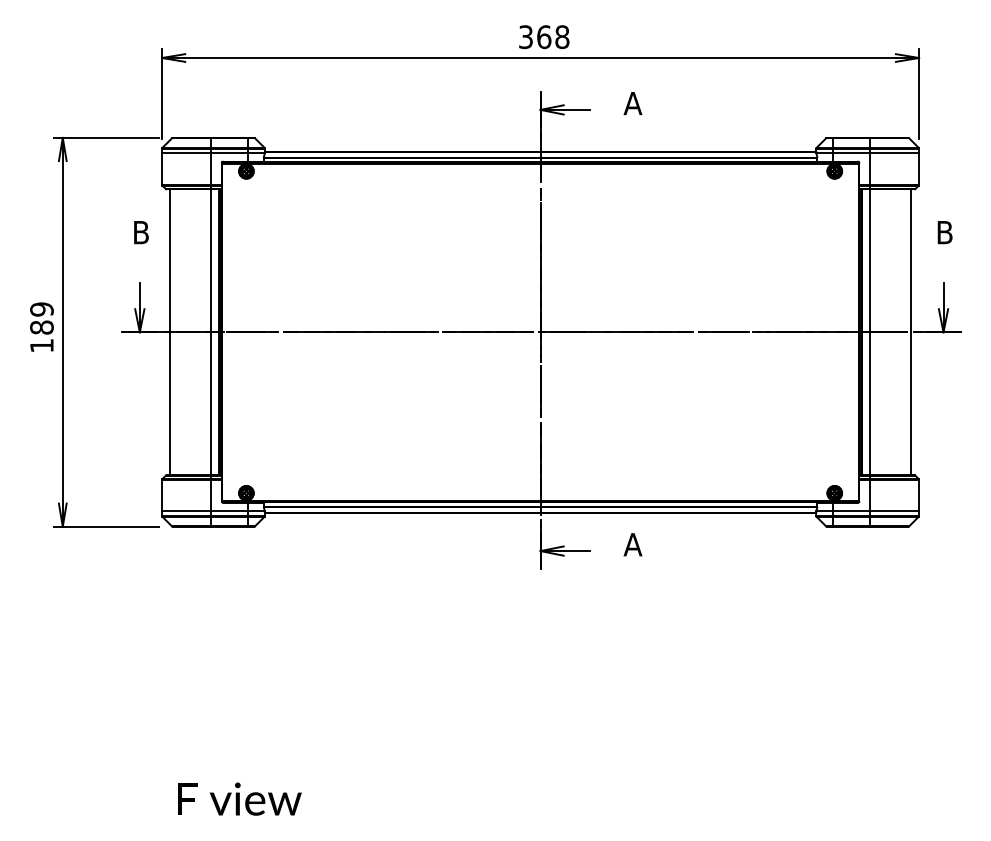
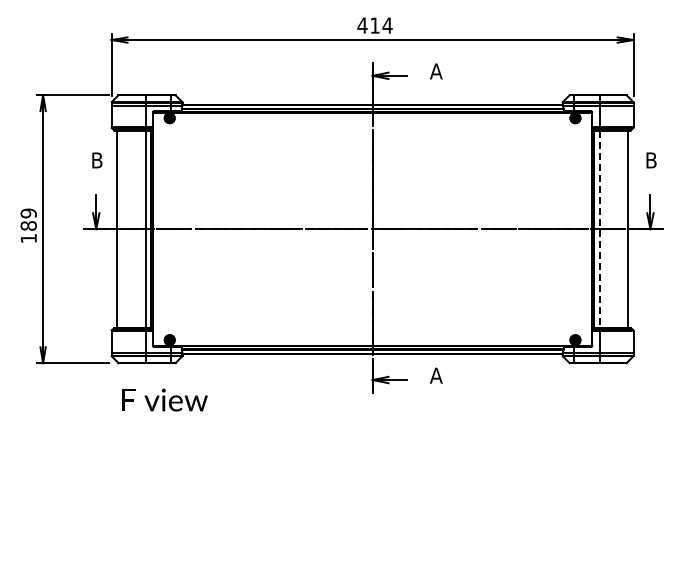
text: (543, 36) -> (374, 25), 368 -> 414
line: (869, 332) -> (599, 229), solid -> dashed
text: (238, 798) -> (164, 399), moved

